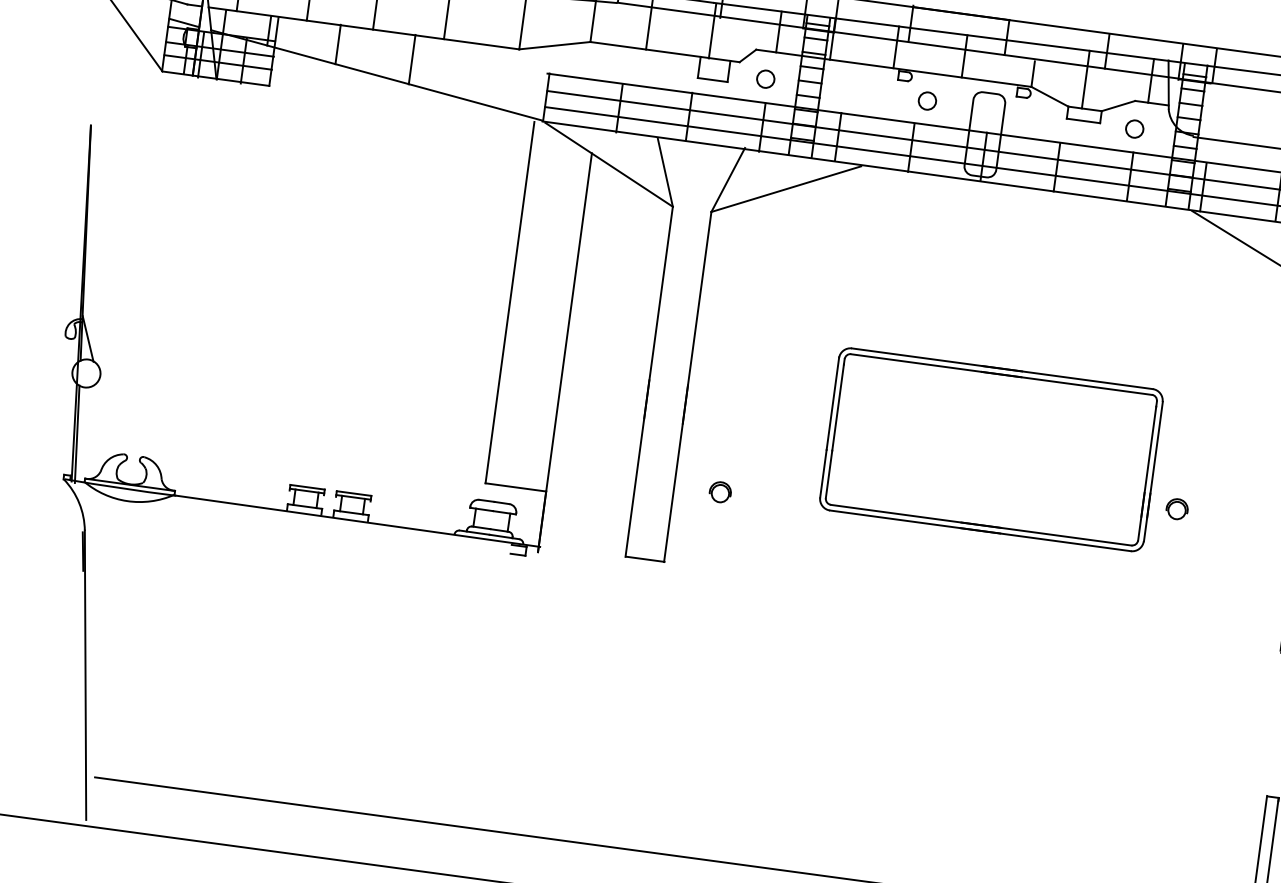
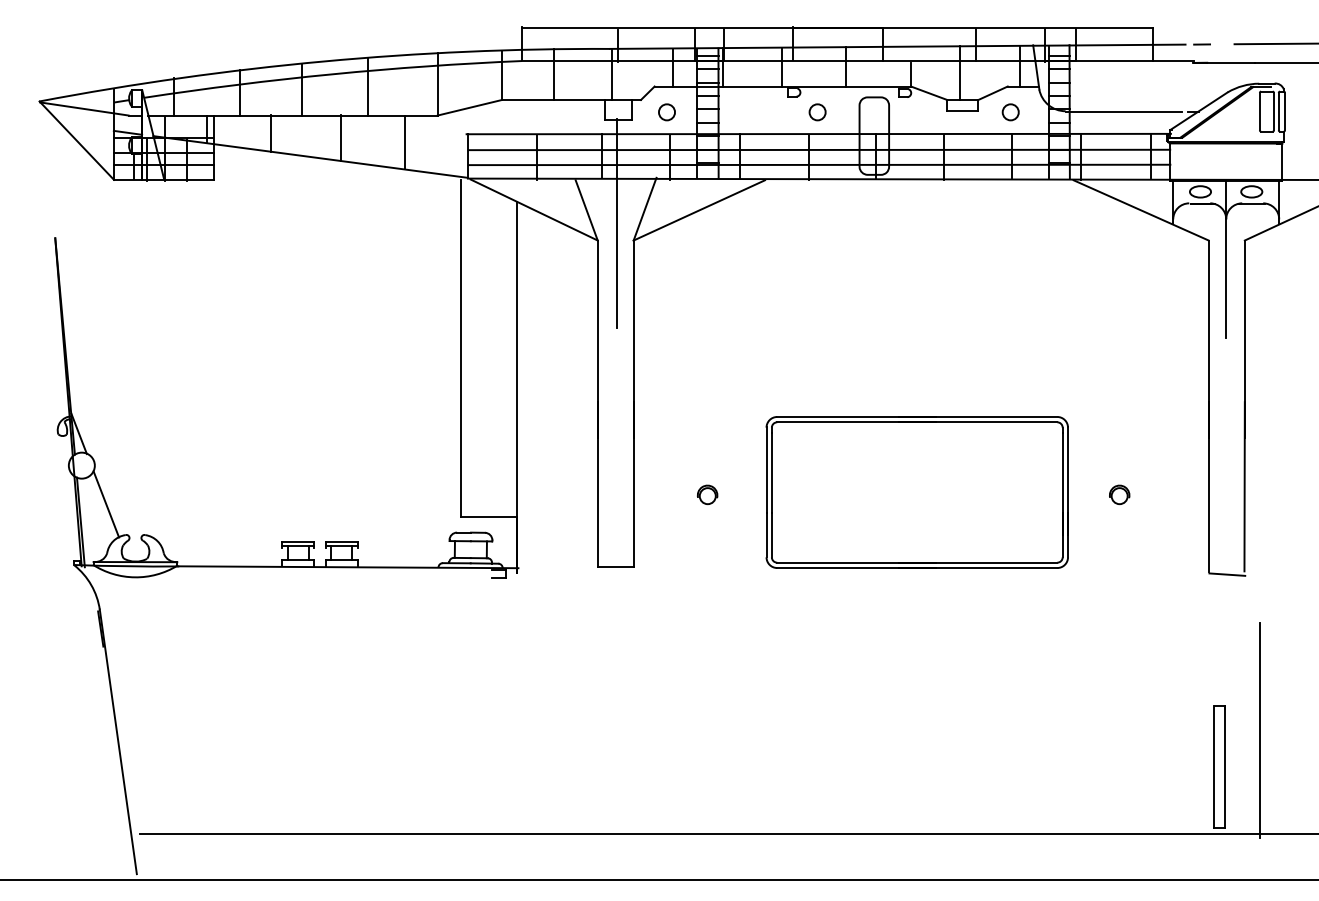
line: (480, 73) -> (405, 142), added
line: (696, 191) -> (617, 223), added
line: (107, 418) -> (106, 504), added
part: (990, 449) -> (916, 492), moved
part: (720, 491) -> (707, 494), moved
part: (1177, 508) -> (1119, 494), moved

